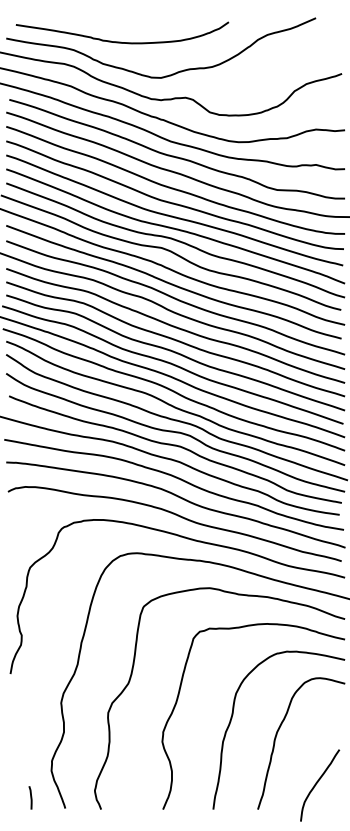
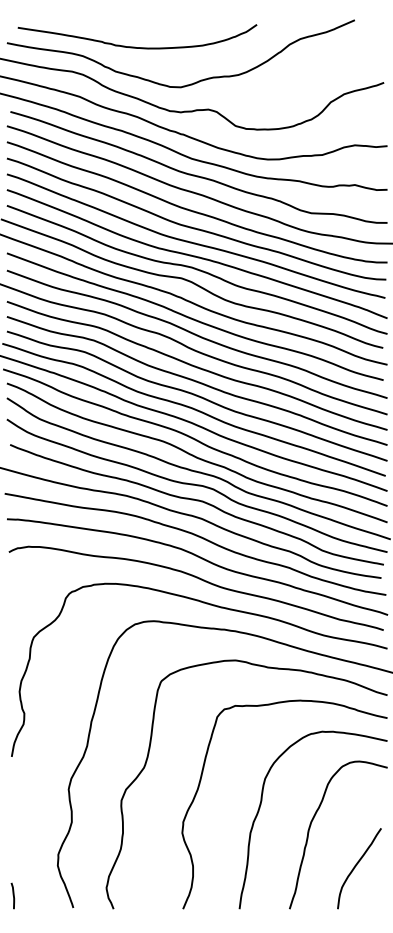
curve: (318, 782) -> (357, 865), moved
line: (30, 797) -> (12, 895), moved

